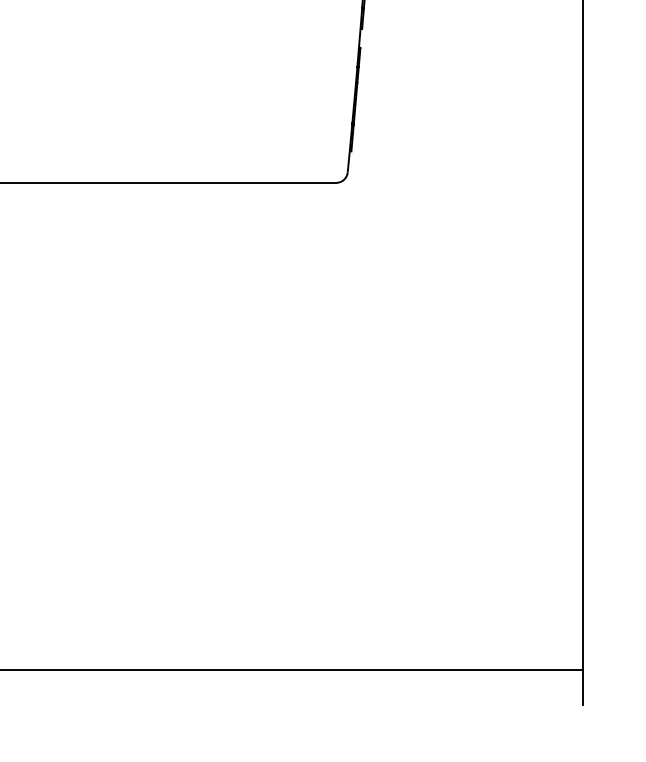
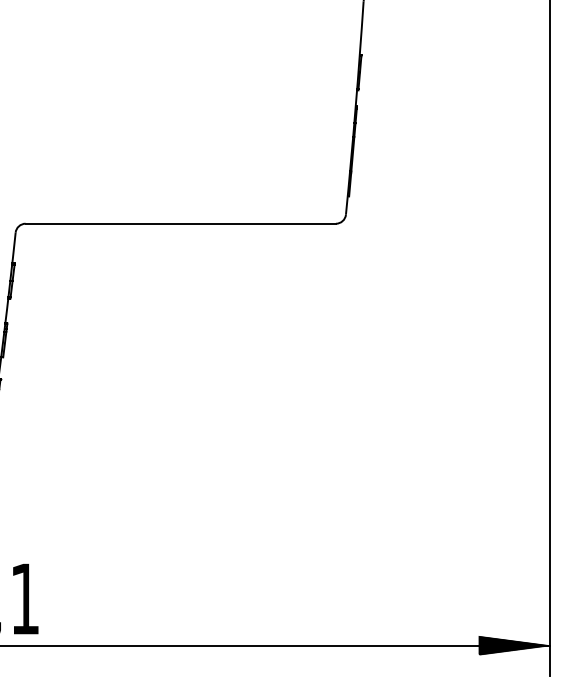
hatch: (542, 669) -> (514, 645), added

